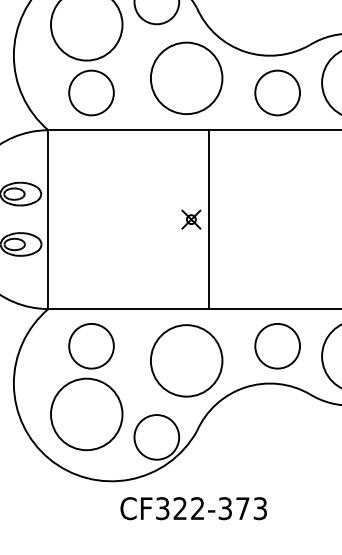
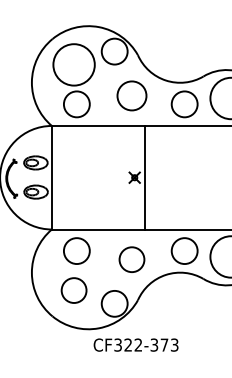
circle: (185, 77) -> (131, 95), size x0.7
circle: (185, 360) -> (131, 259), size x0.6
circle: (85, 414) -> (73, 290), size x0.6

